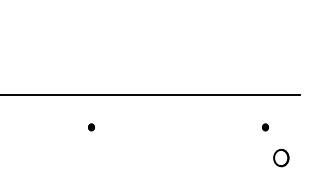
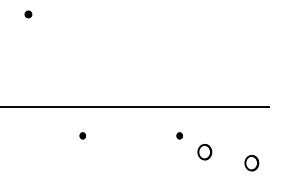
part: (265, 126) -> (179, 135), moved
part: (228, 146) -> (204, 152), added

